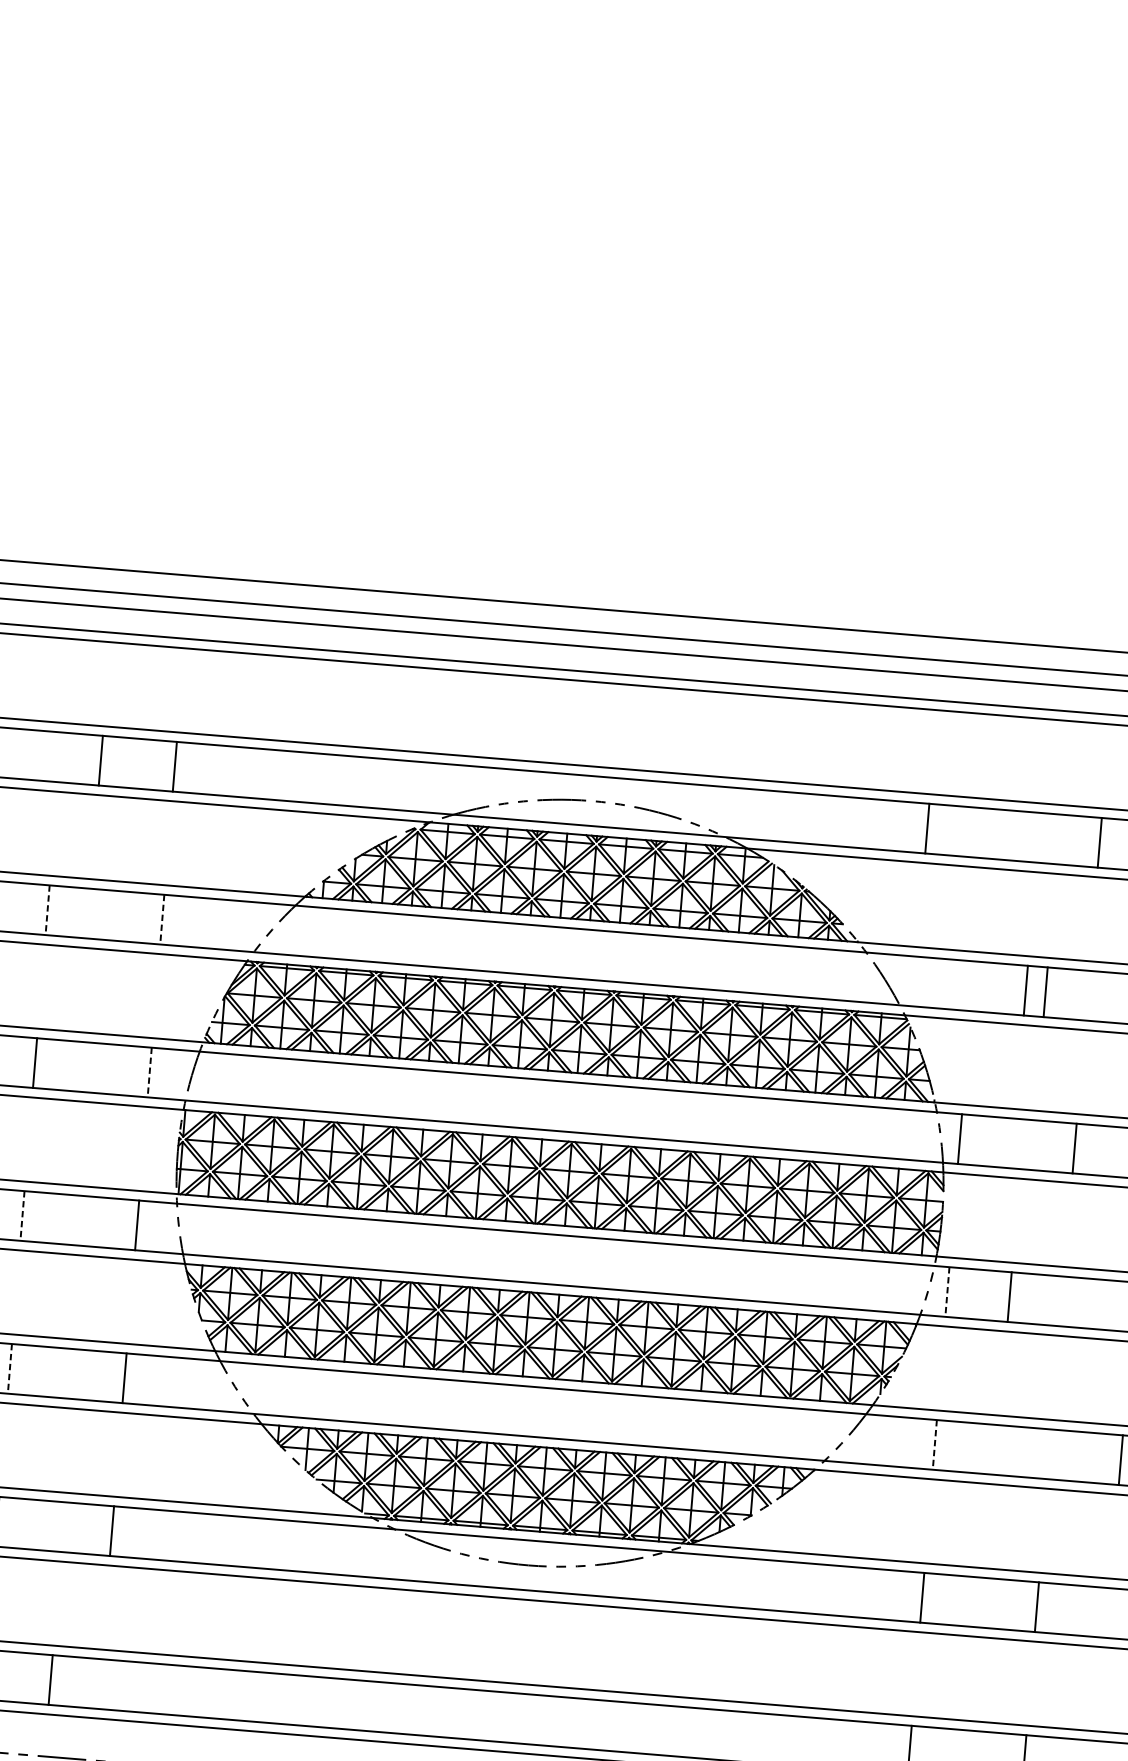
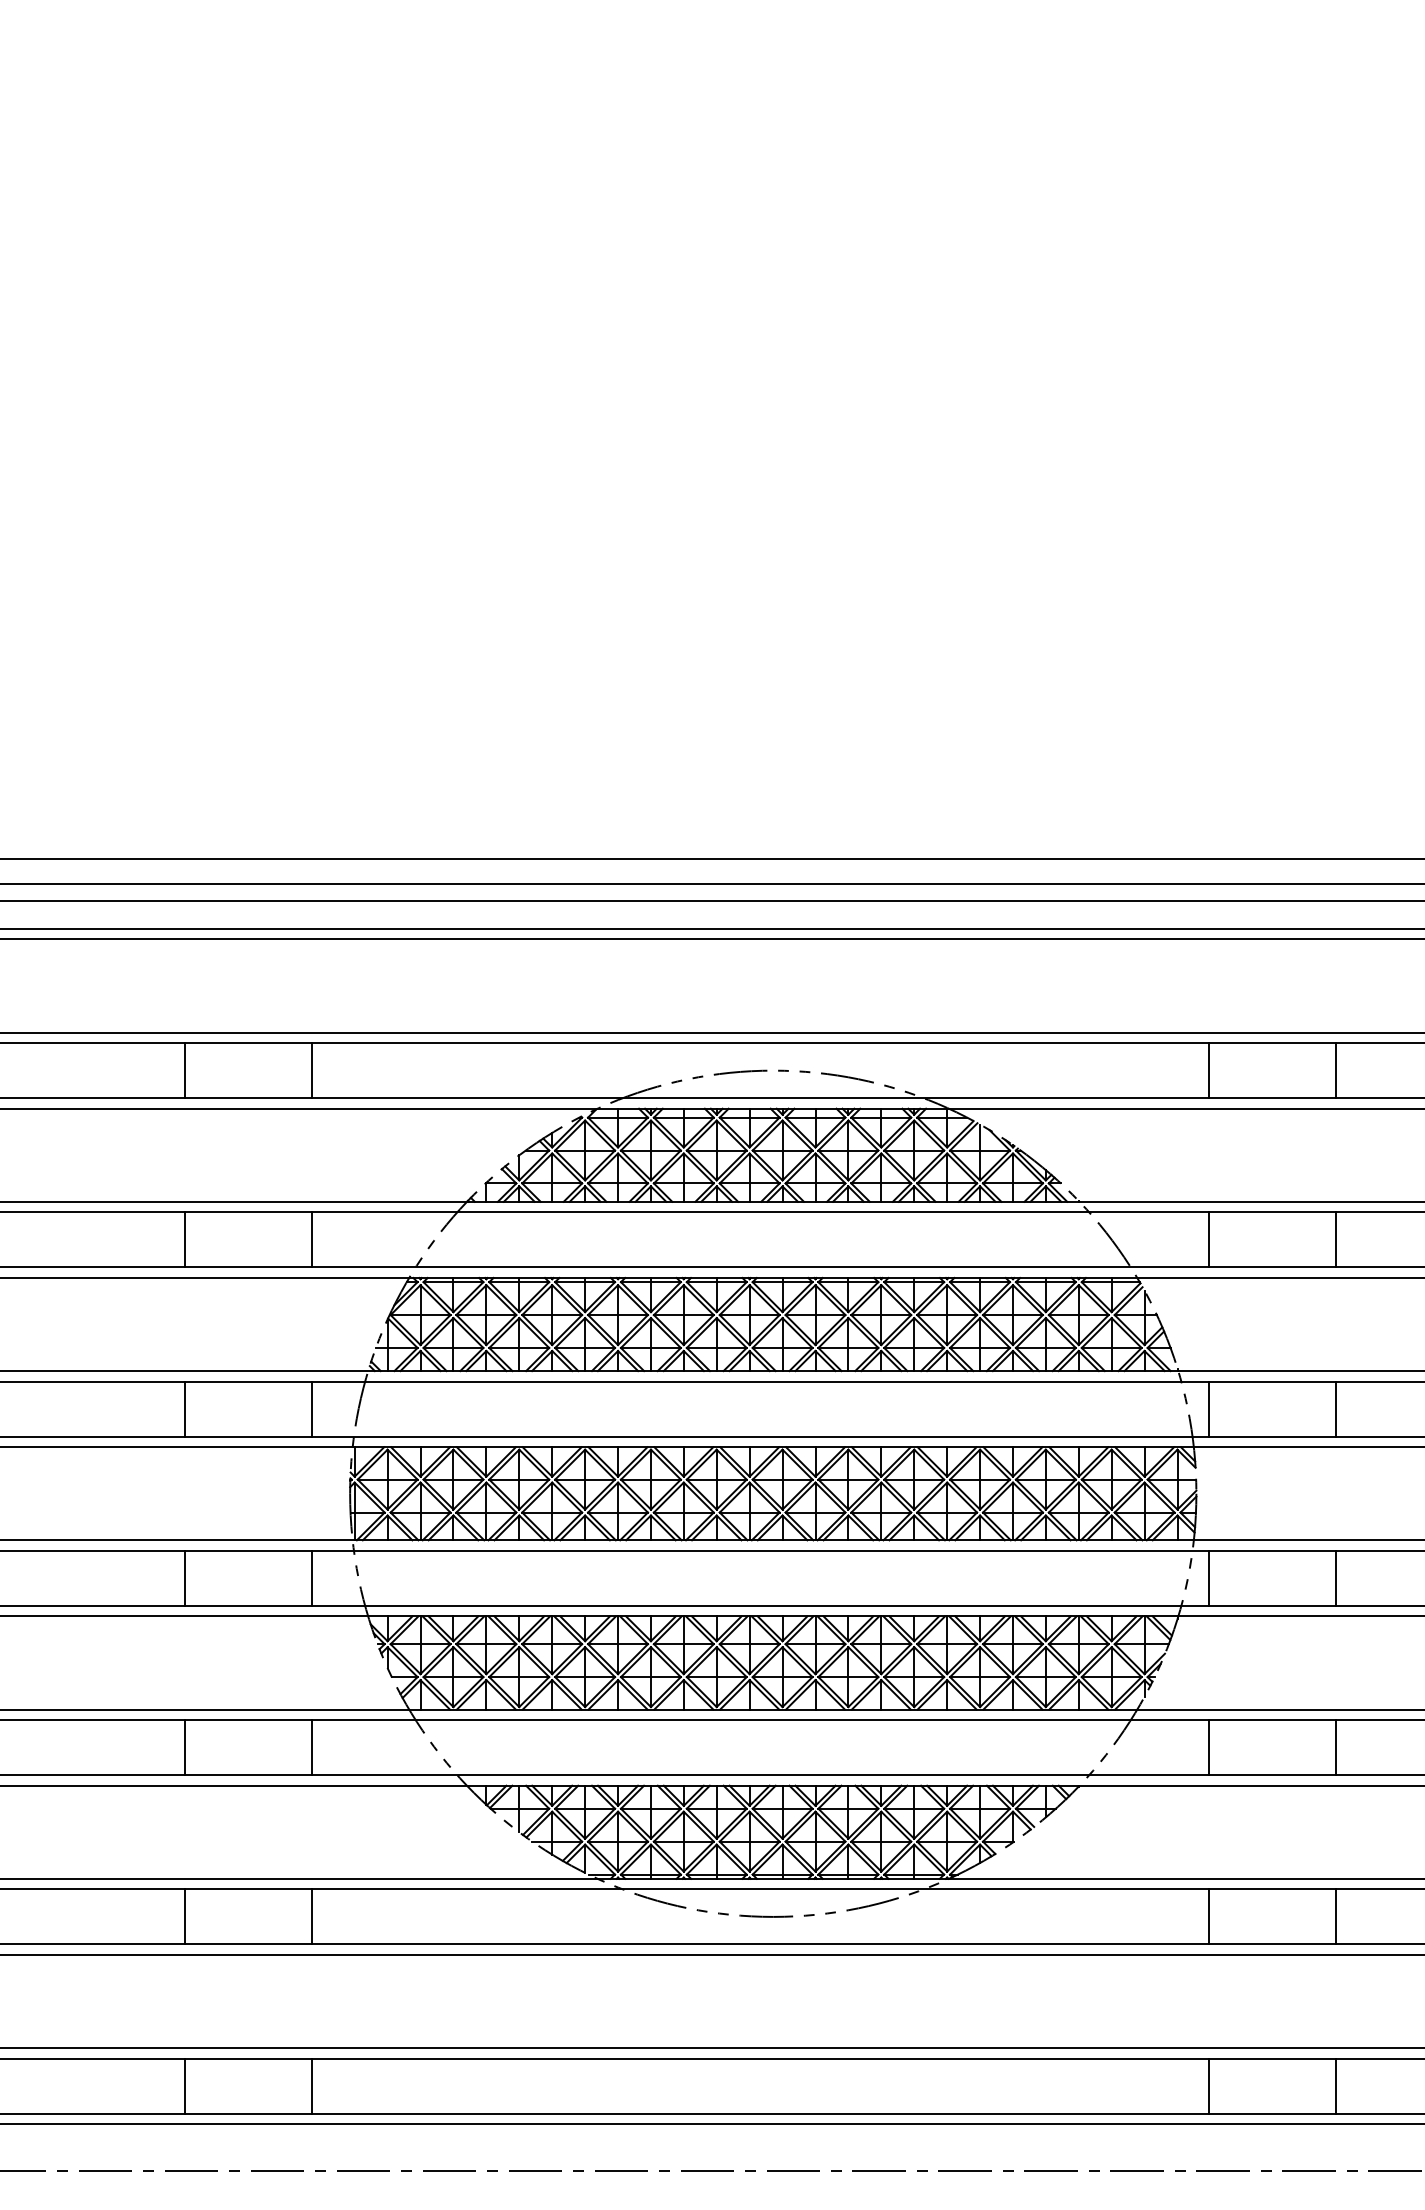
line: (101, 760) -> (185, 1070), moved
line: (927, 828) -> (1209, 1070), moved
line: (48, 909) -> (185, 1239), dashed -> solid
line: (162, 919) -> (312, 1239), dashed -> solid
line: (1026, 990) -> (1209, 1239), moved
line: (1046, 991) -> (1336, 1239), moved
line: (150, 1072) -> (312, 1409), dashed -> solid
line: (22, 1216) -> (185, 1578), dashed -> solid
line: (947, 1292) -> (1209, 1578), dashed -> solid
line: (1010, 1296) -> (1336, 1577), moved
line: (10, 1368) -> (185, 1747), dashed -> solid
line: (935, 1444) -> (1209, 1747), dashed -> solid
line: (1121, 1460) -> (1336, 1747), moved
line: (51, 1679) -> (312, 2085), moved

